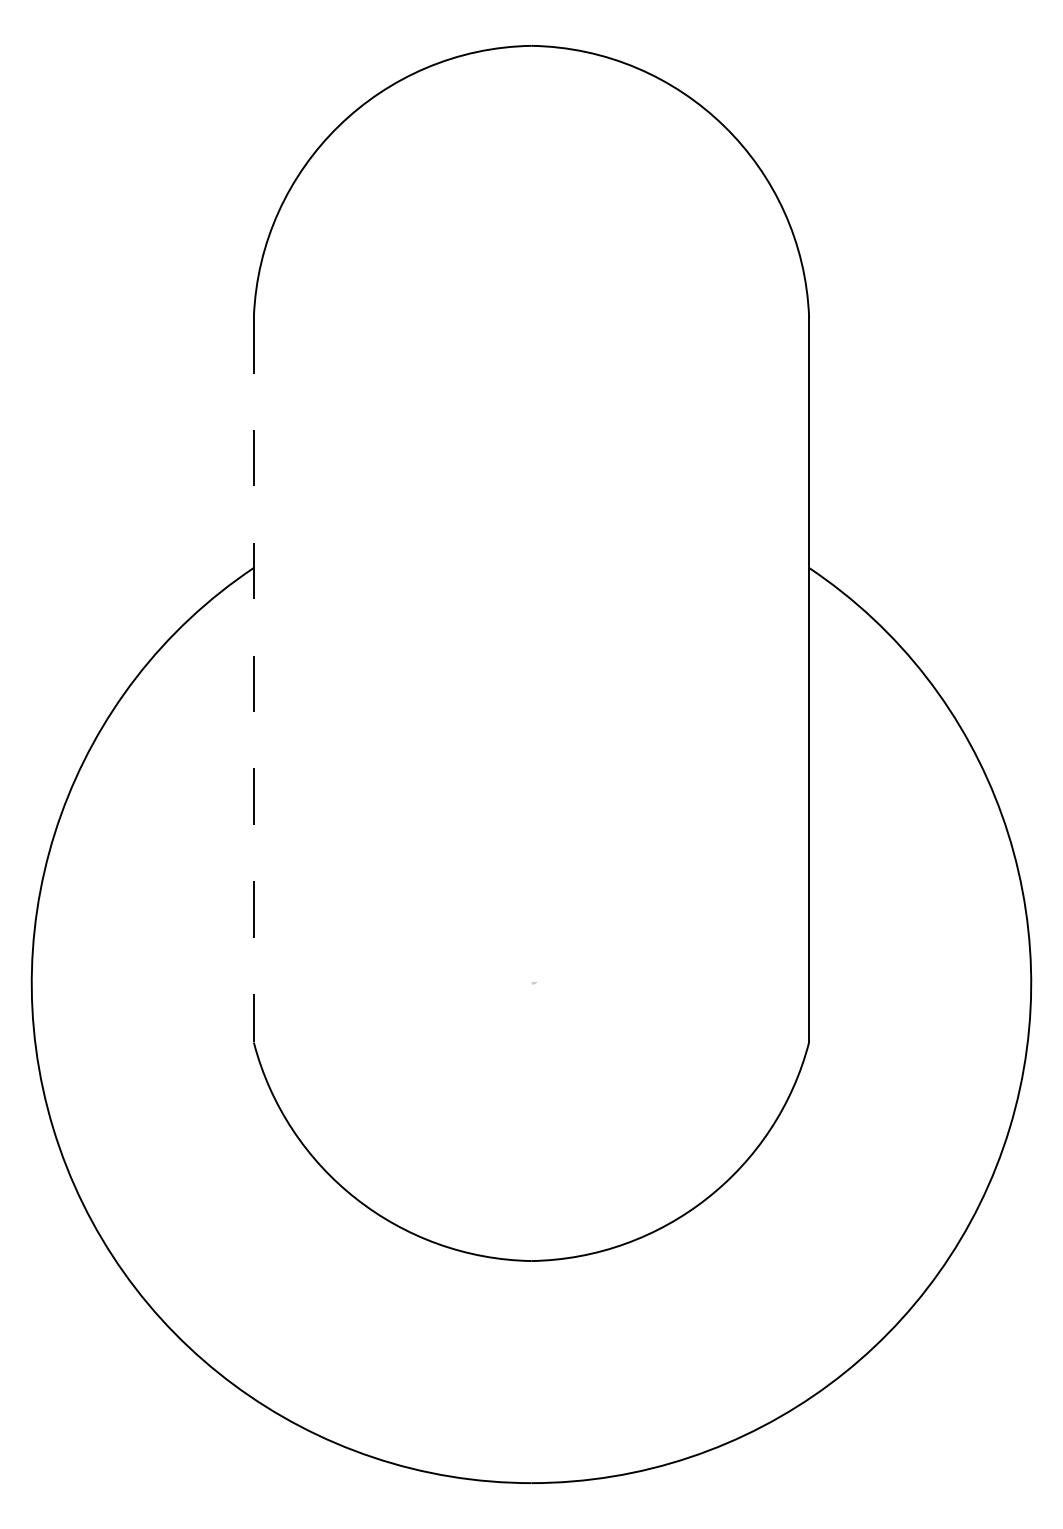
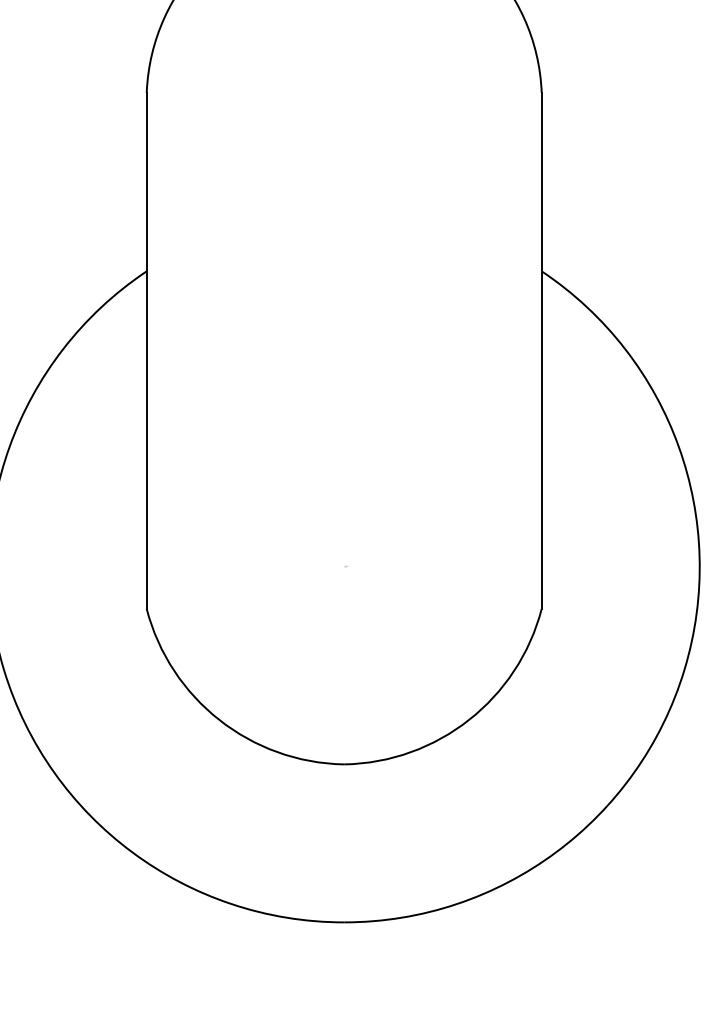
line: (253, 679) -> (146, 350), dashed -> solid

